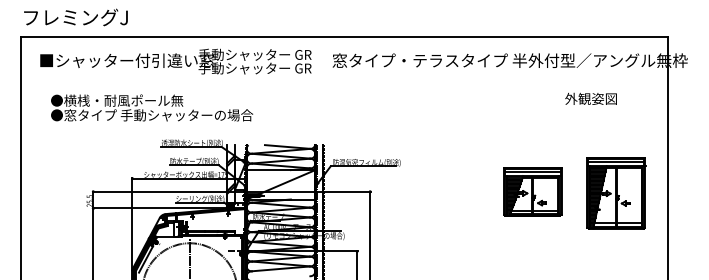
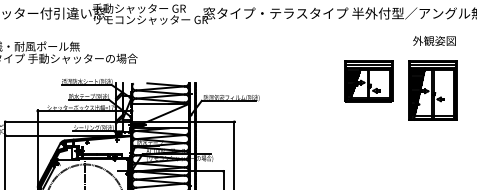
text: (268, 68) -> (150, 19), 手動シャッター GR -> リモコンシャッター GR
text: (590, 98) -> (434, 40), moved
part: (532, 191) -> (368, 81), moved
part: (616, 193) -> (433, 91), moved

